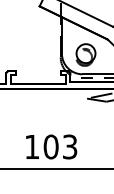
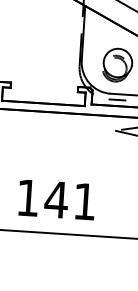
text: (60, 146) -> (70, 200), 103 -> 141

